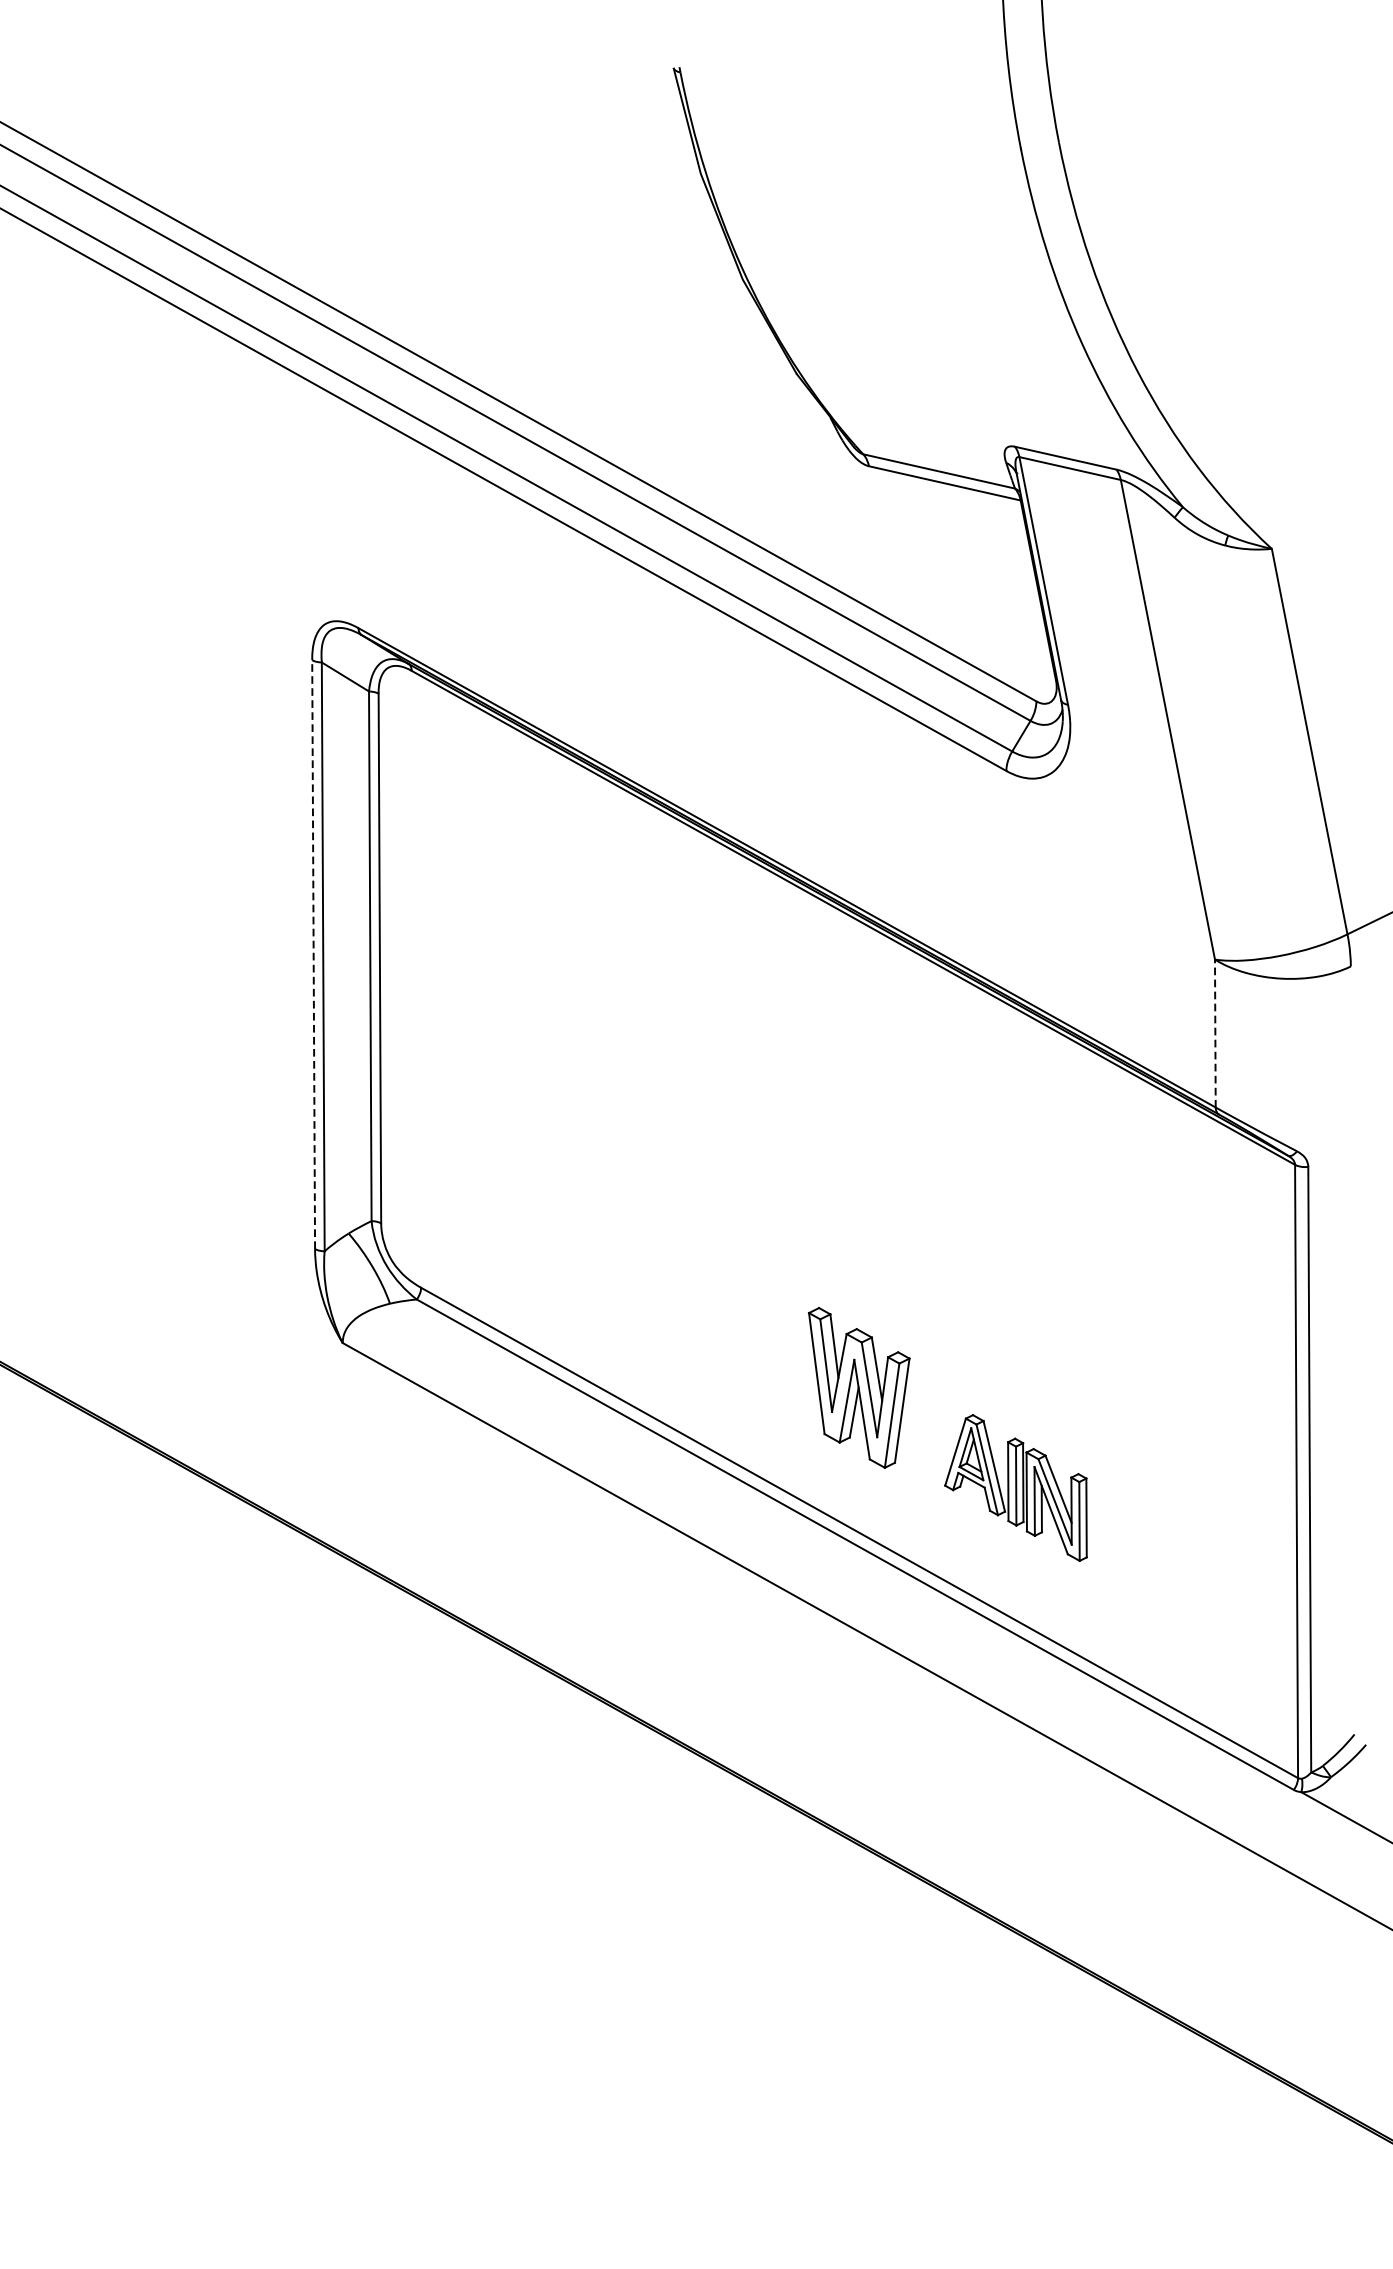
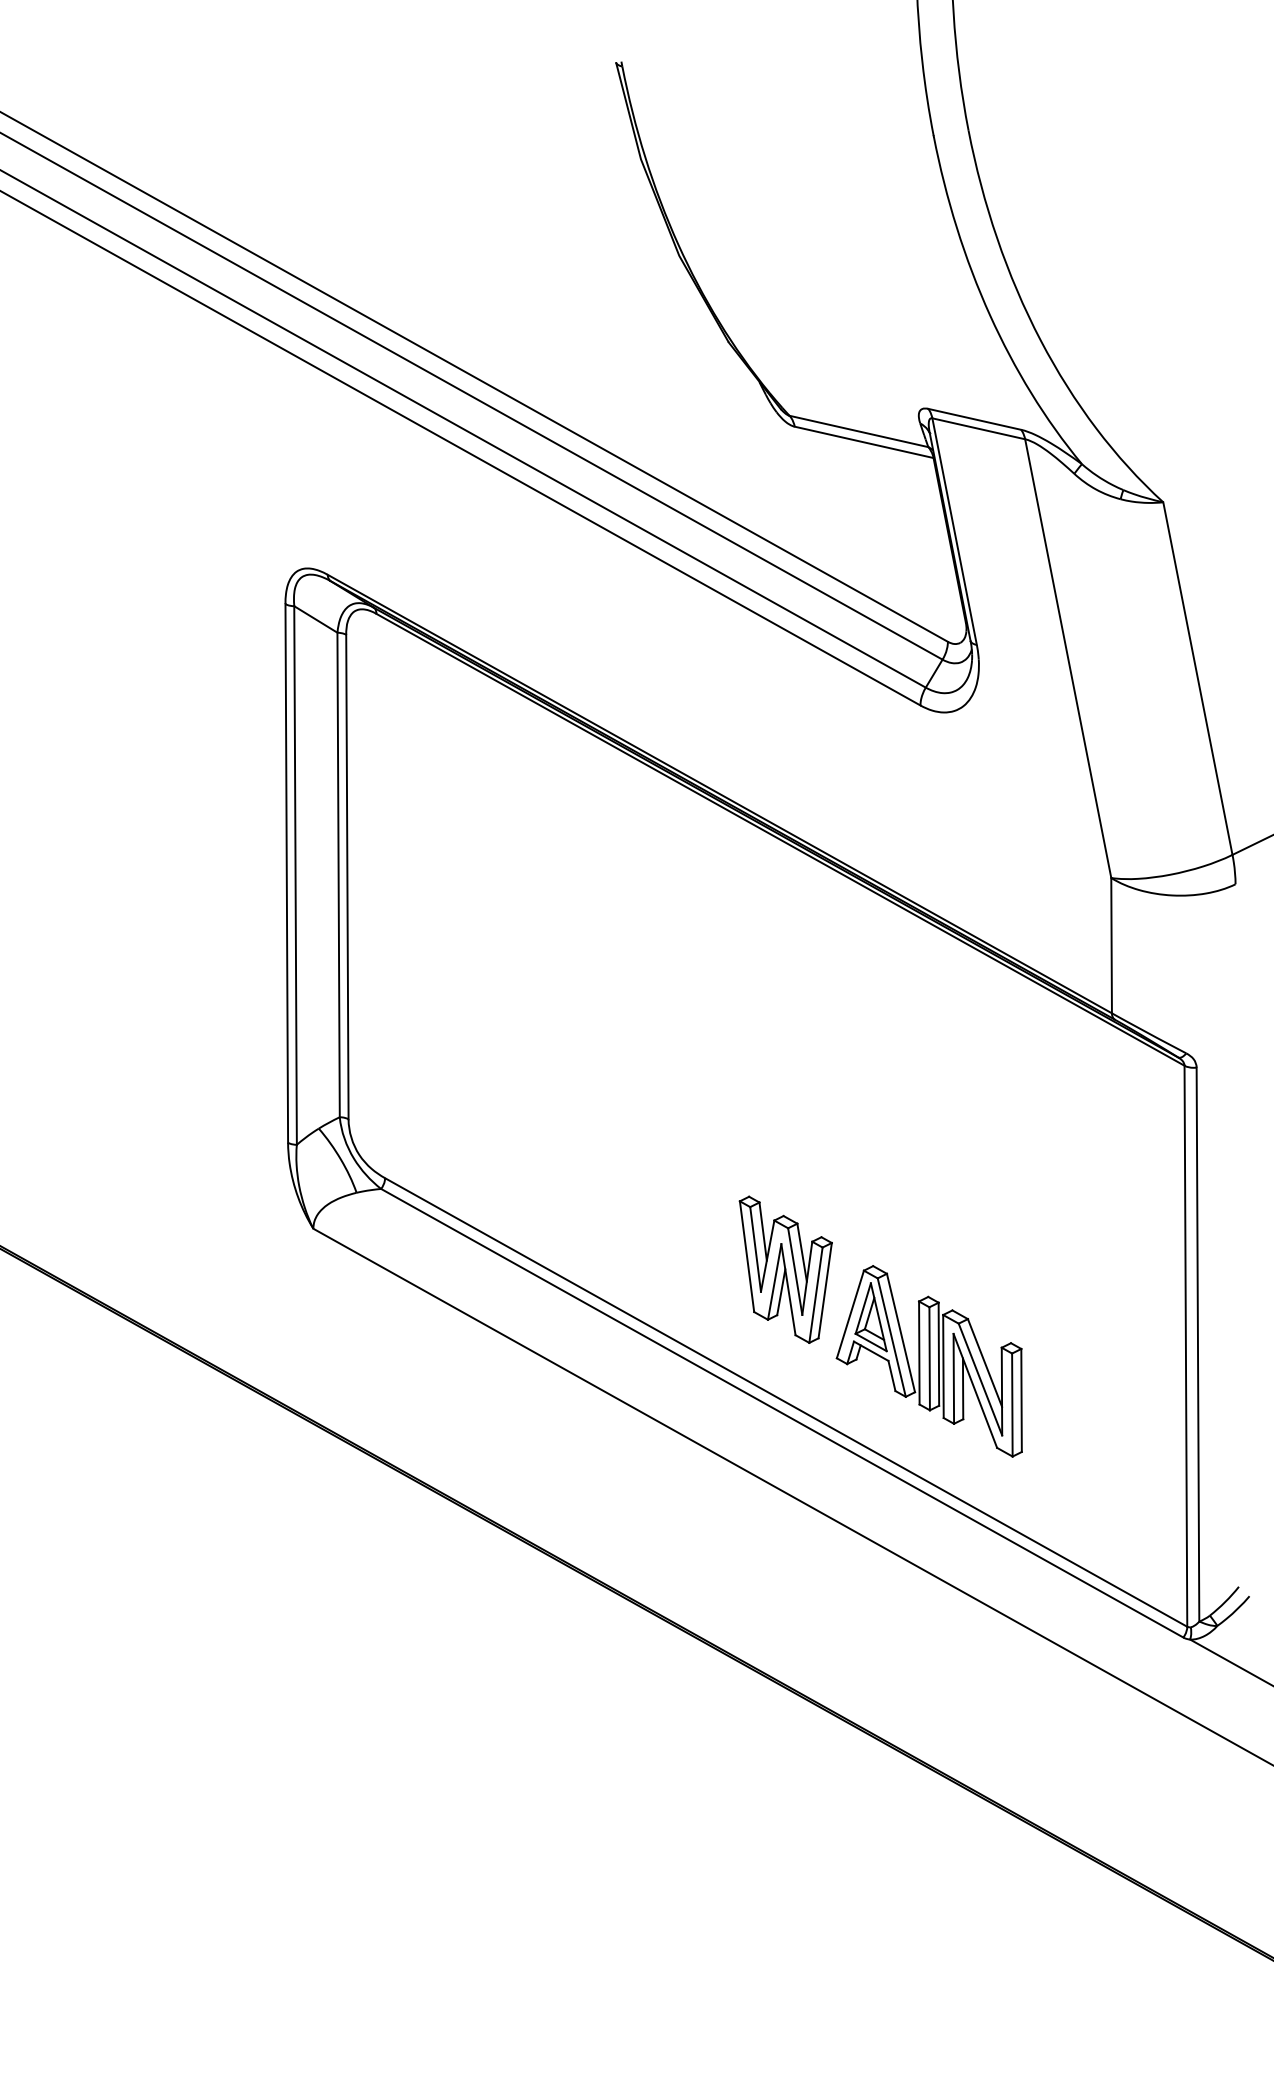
line: (313, 953) -> (286, 872), dashed -> solid
line: (1215, 1033) -> (1111, 945), dashed -> solid
part: (1015, 1488) -> (928, 1361), size x1.43

